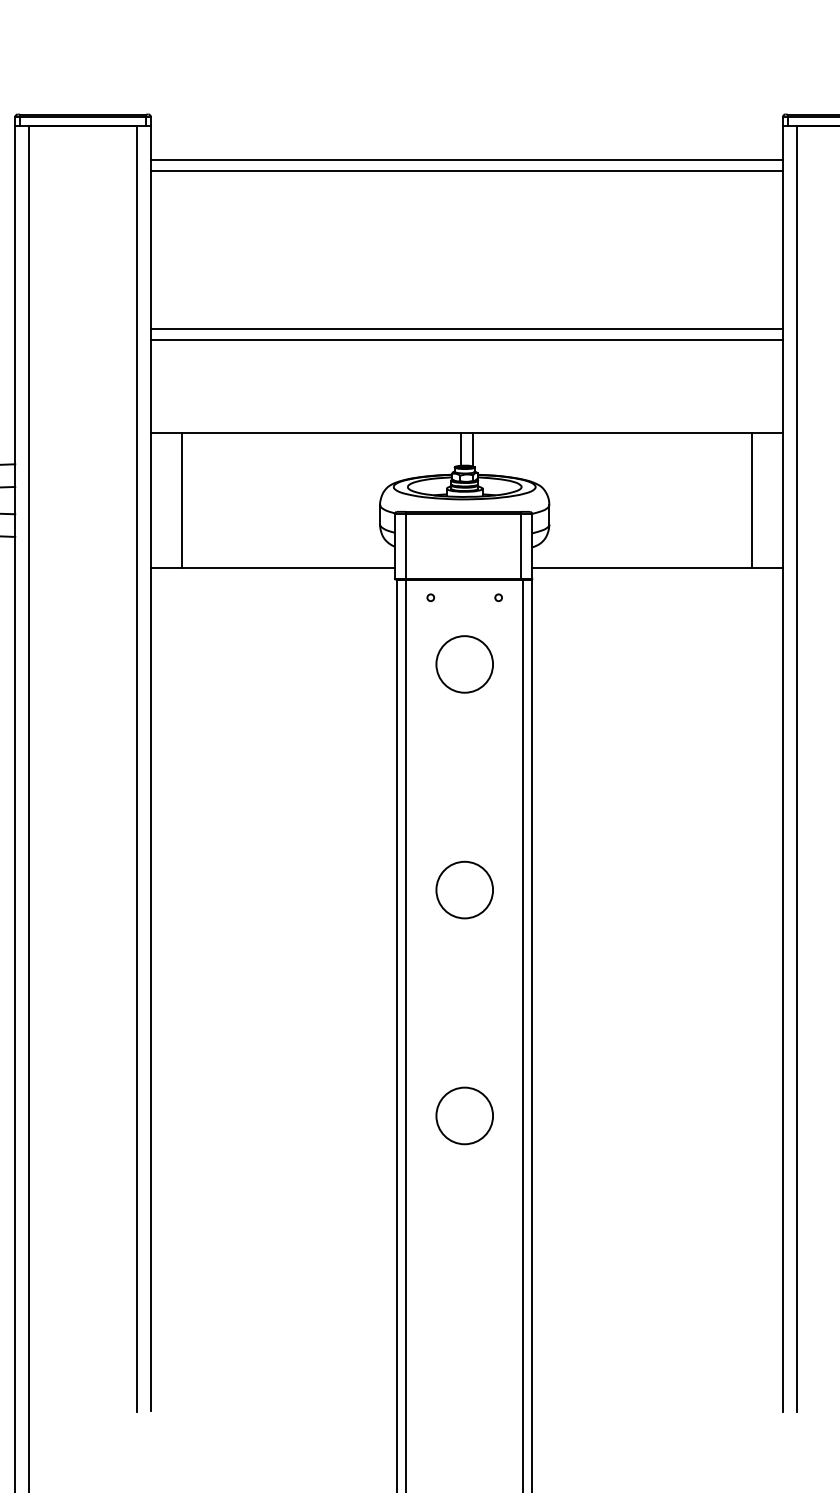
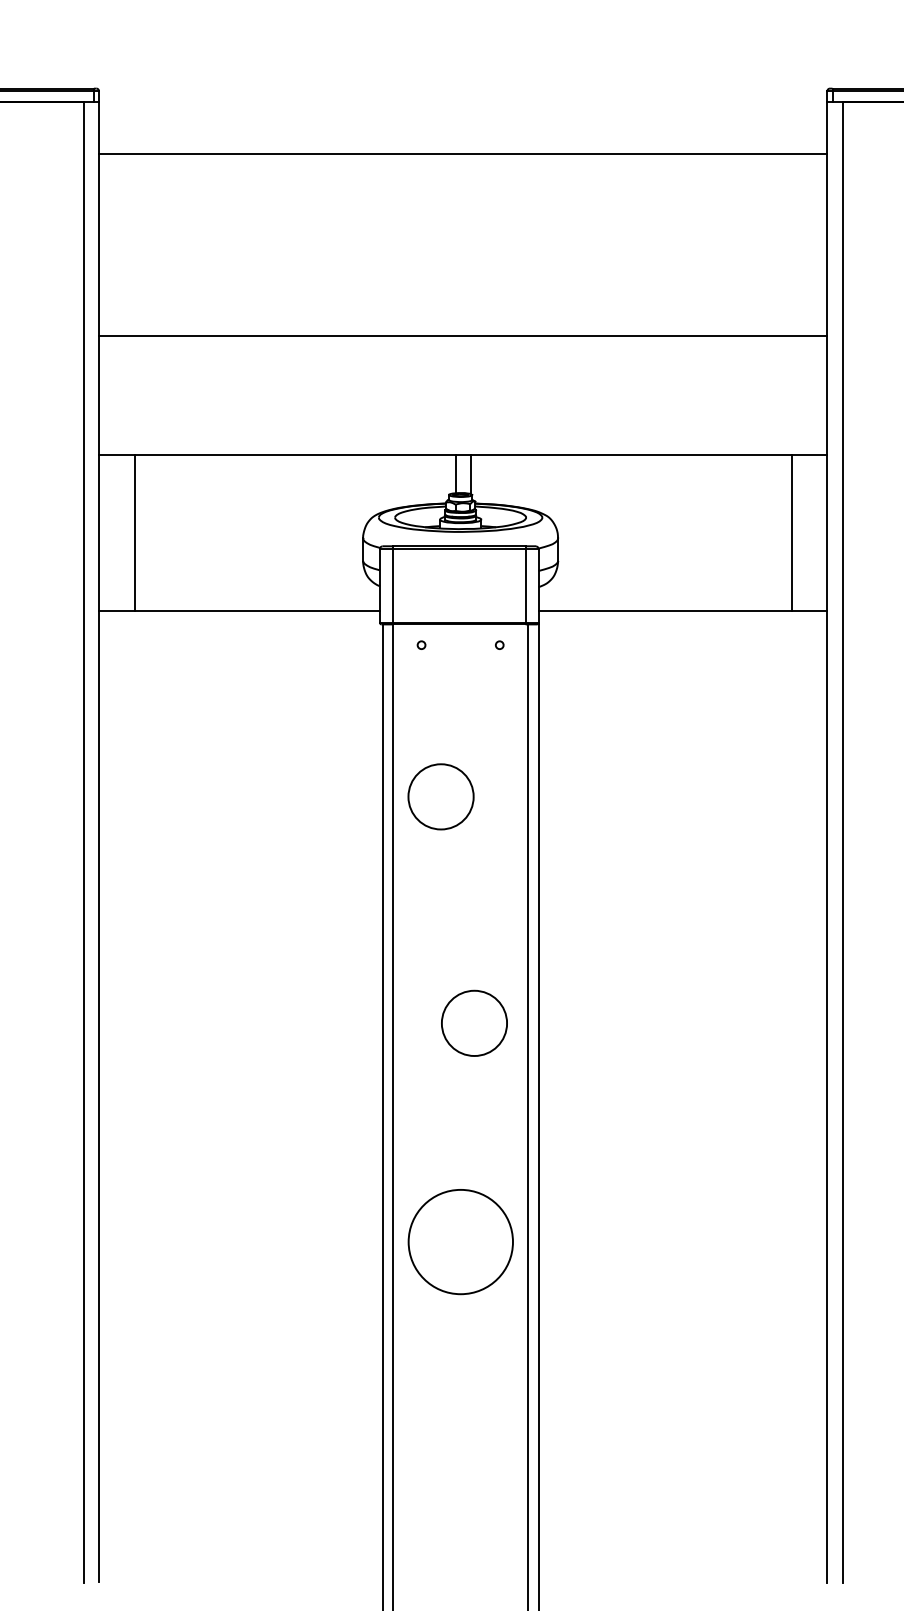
line: (466, 159) -> (462, 140), removed
line: (466, 340) -> (462, 348), removed
circle: (464, 664) -> (440, 796), moved
circle: (464, 889) -> (474, 1022), moved
circle: (464, 1115) -> (460, 1241), size x1.6

